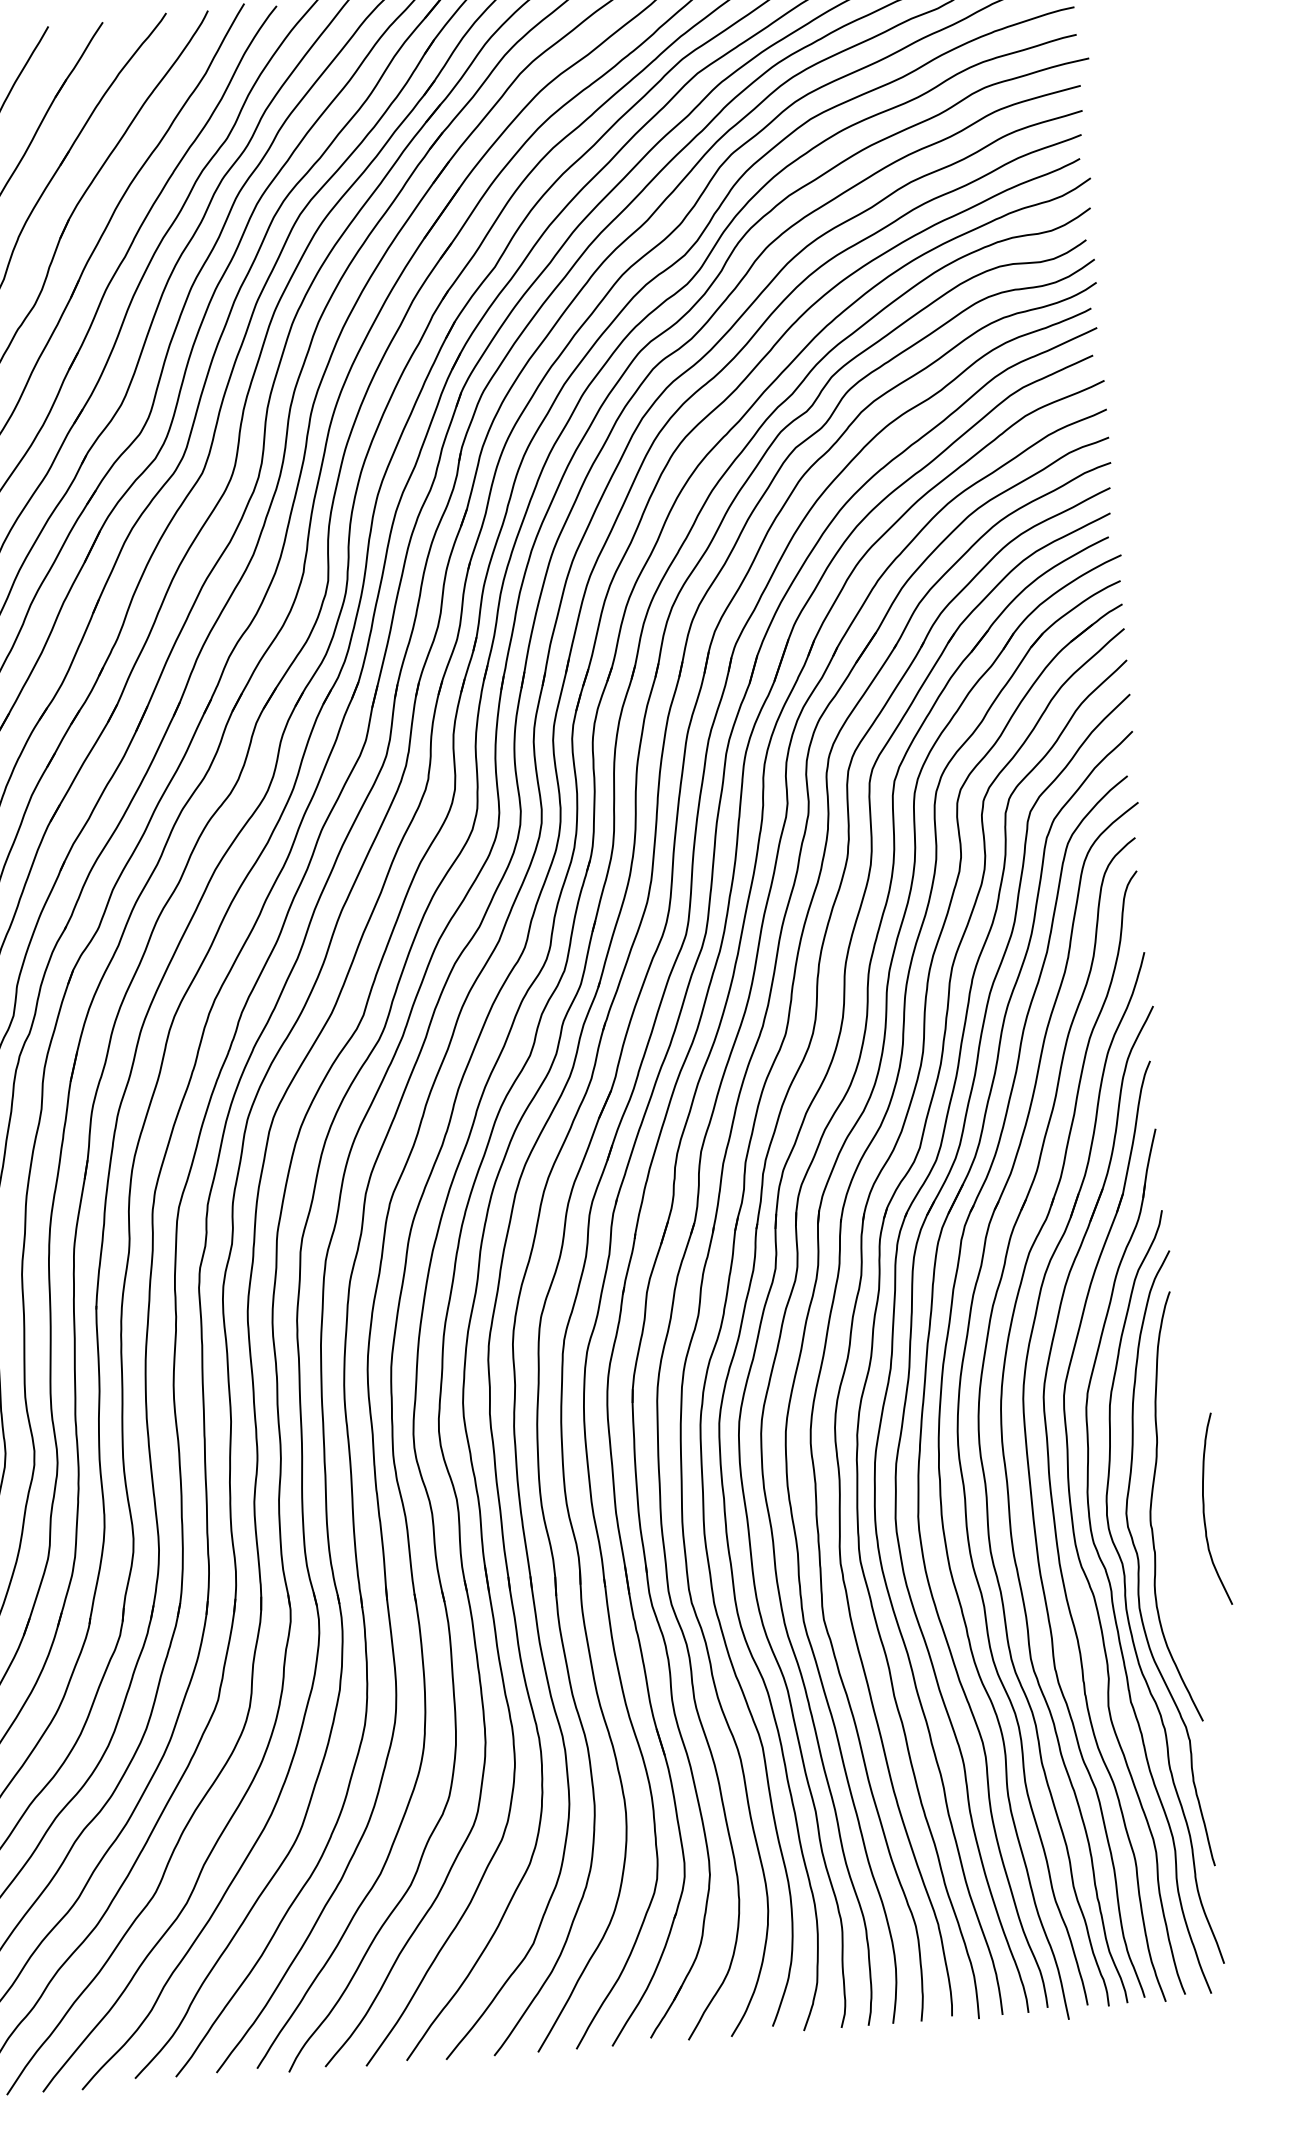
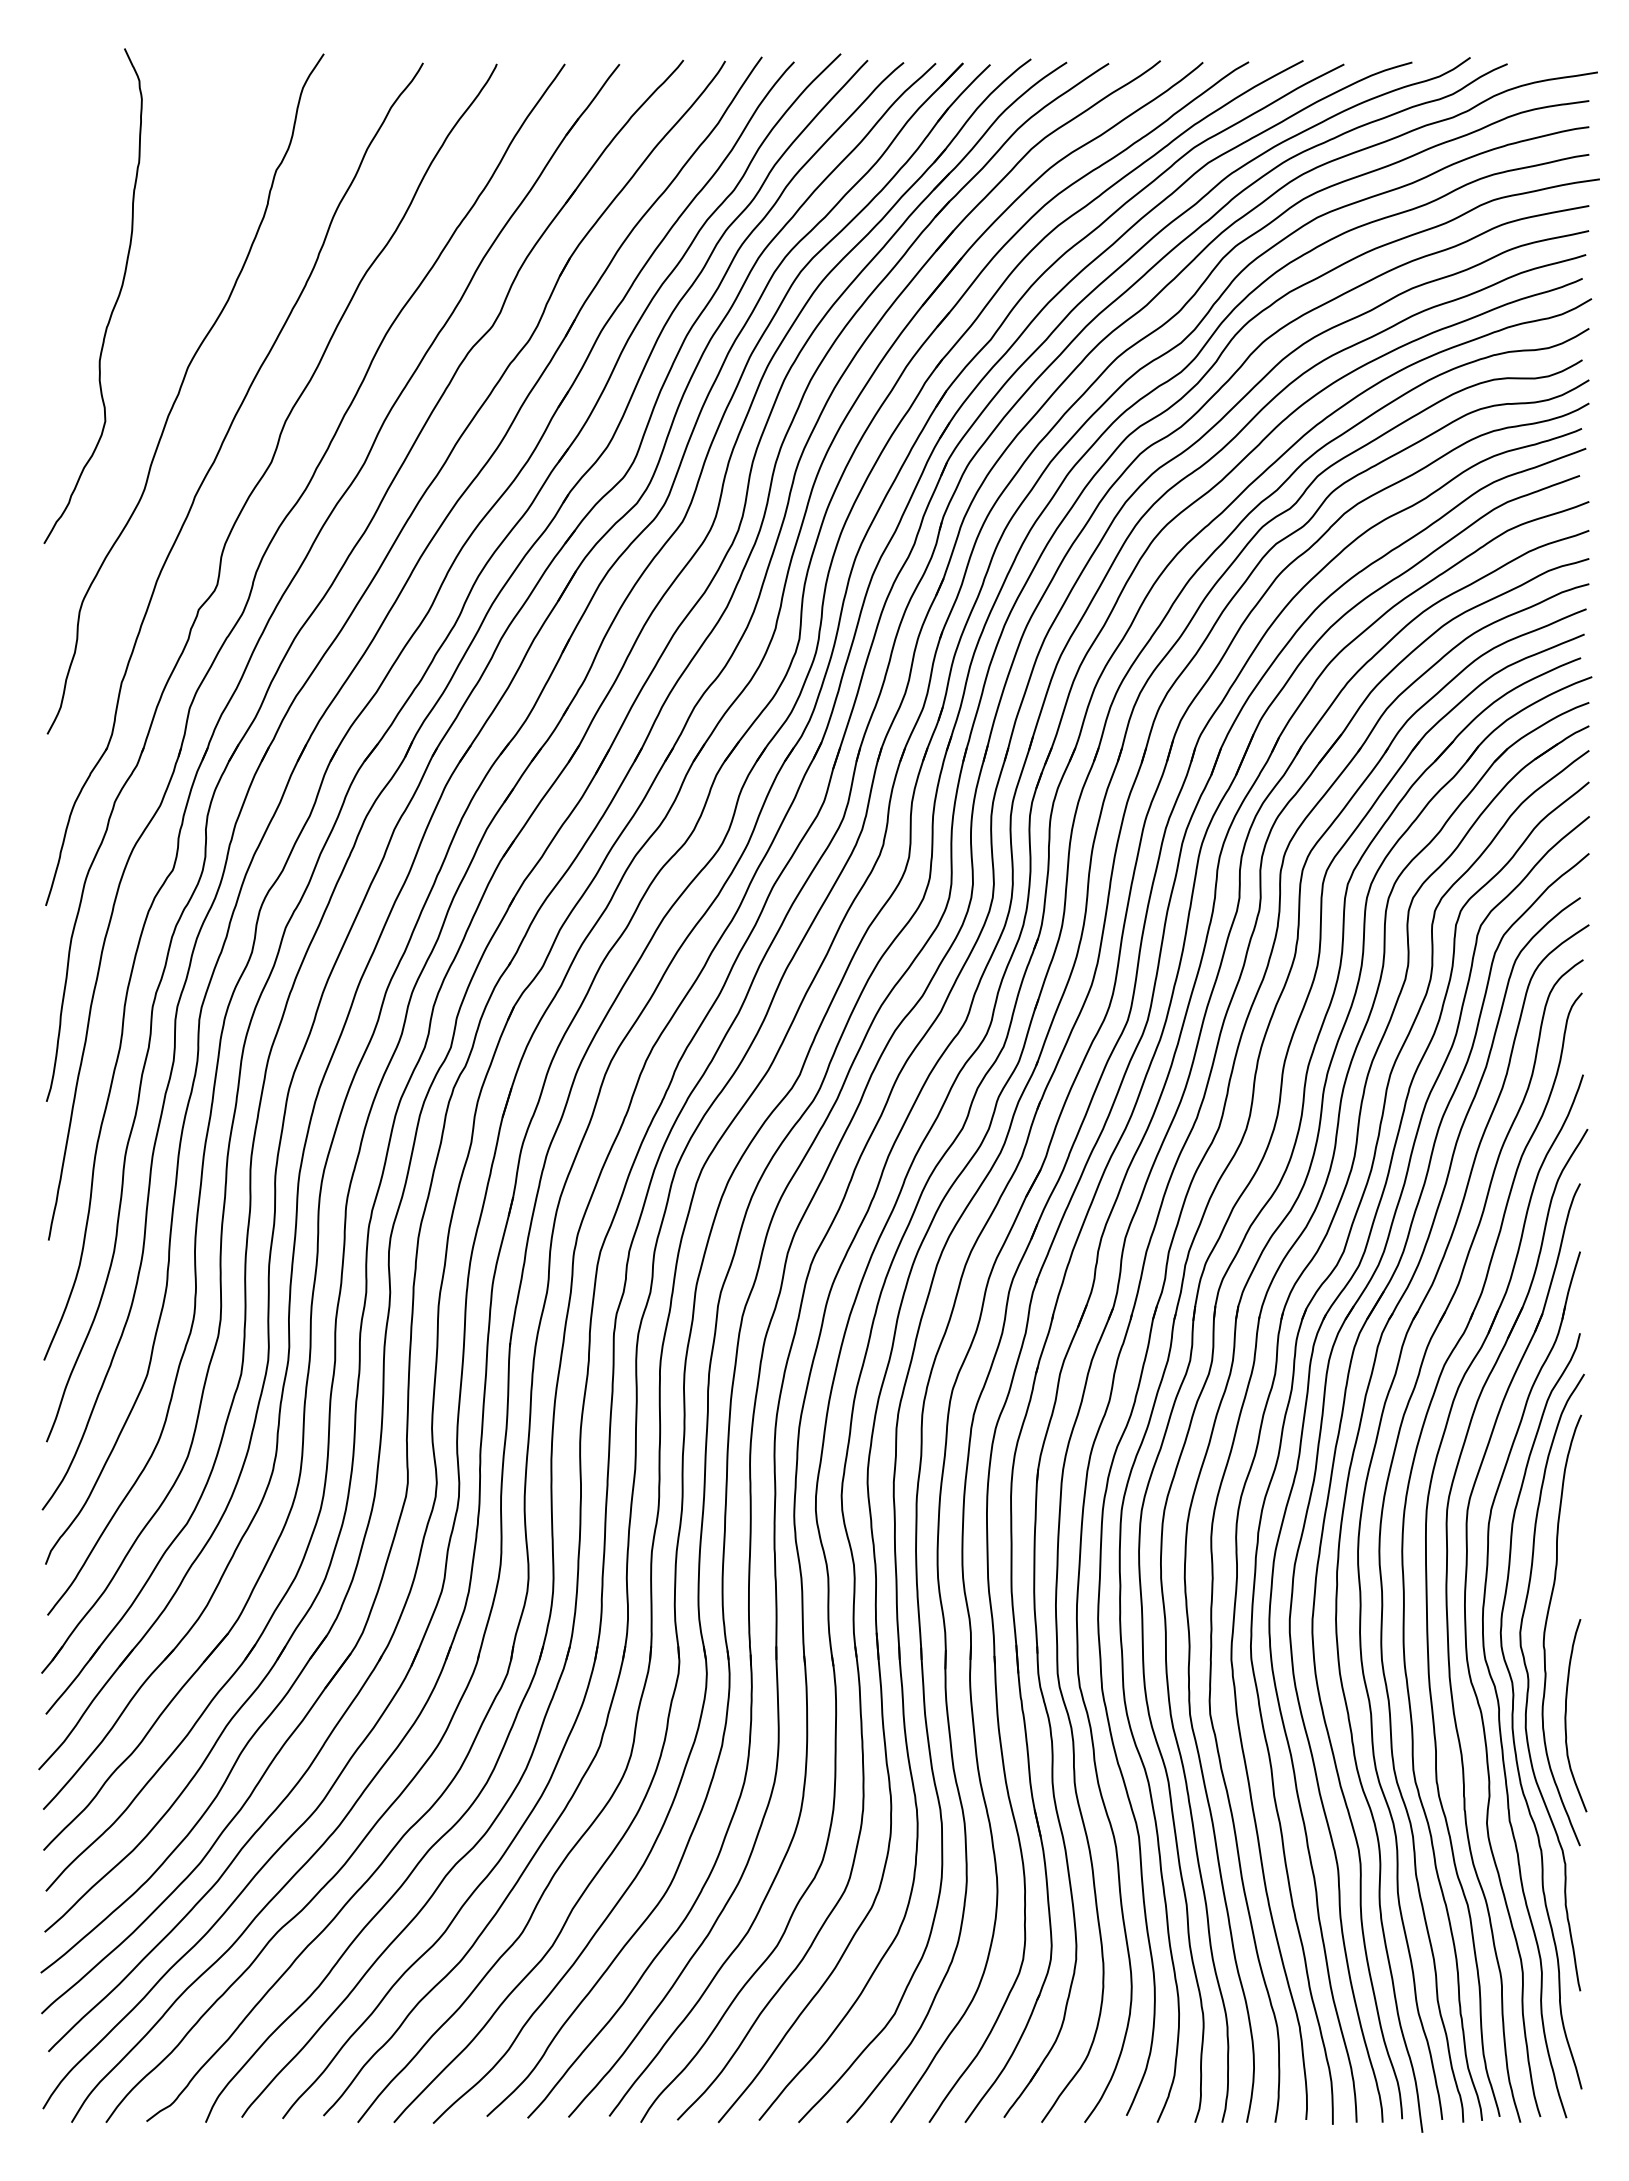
curve: (1204, 1509) -> (1566, 1715), moved

